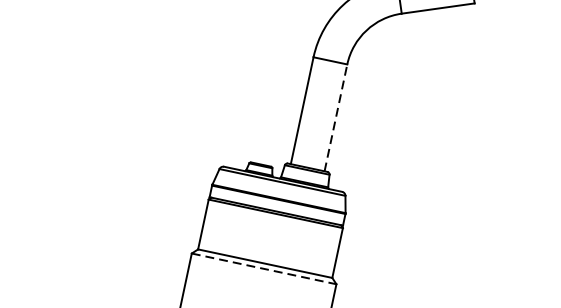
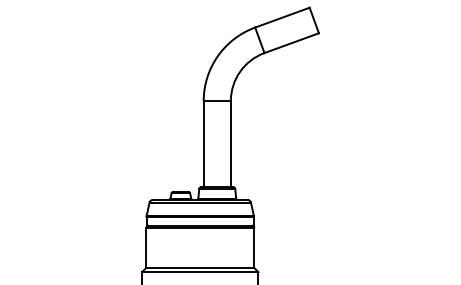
line: (335, 117) -> (230, 143), dashed -> solid
line: (264, 269) -> (200, 272), dashed -> solid

